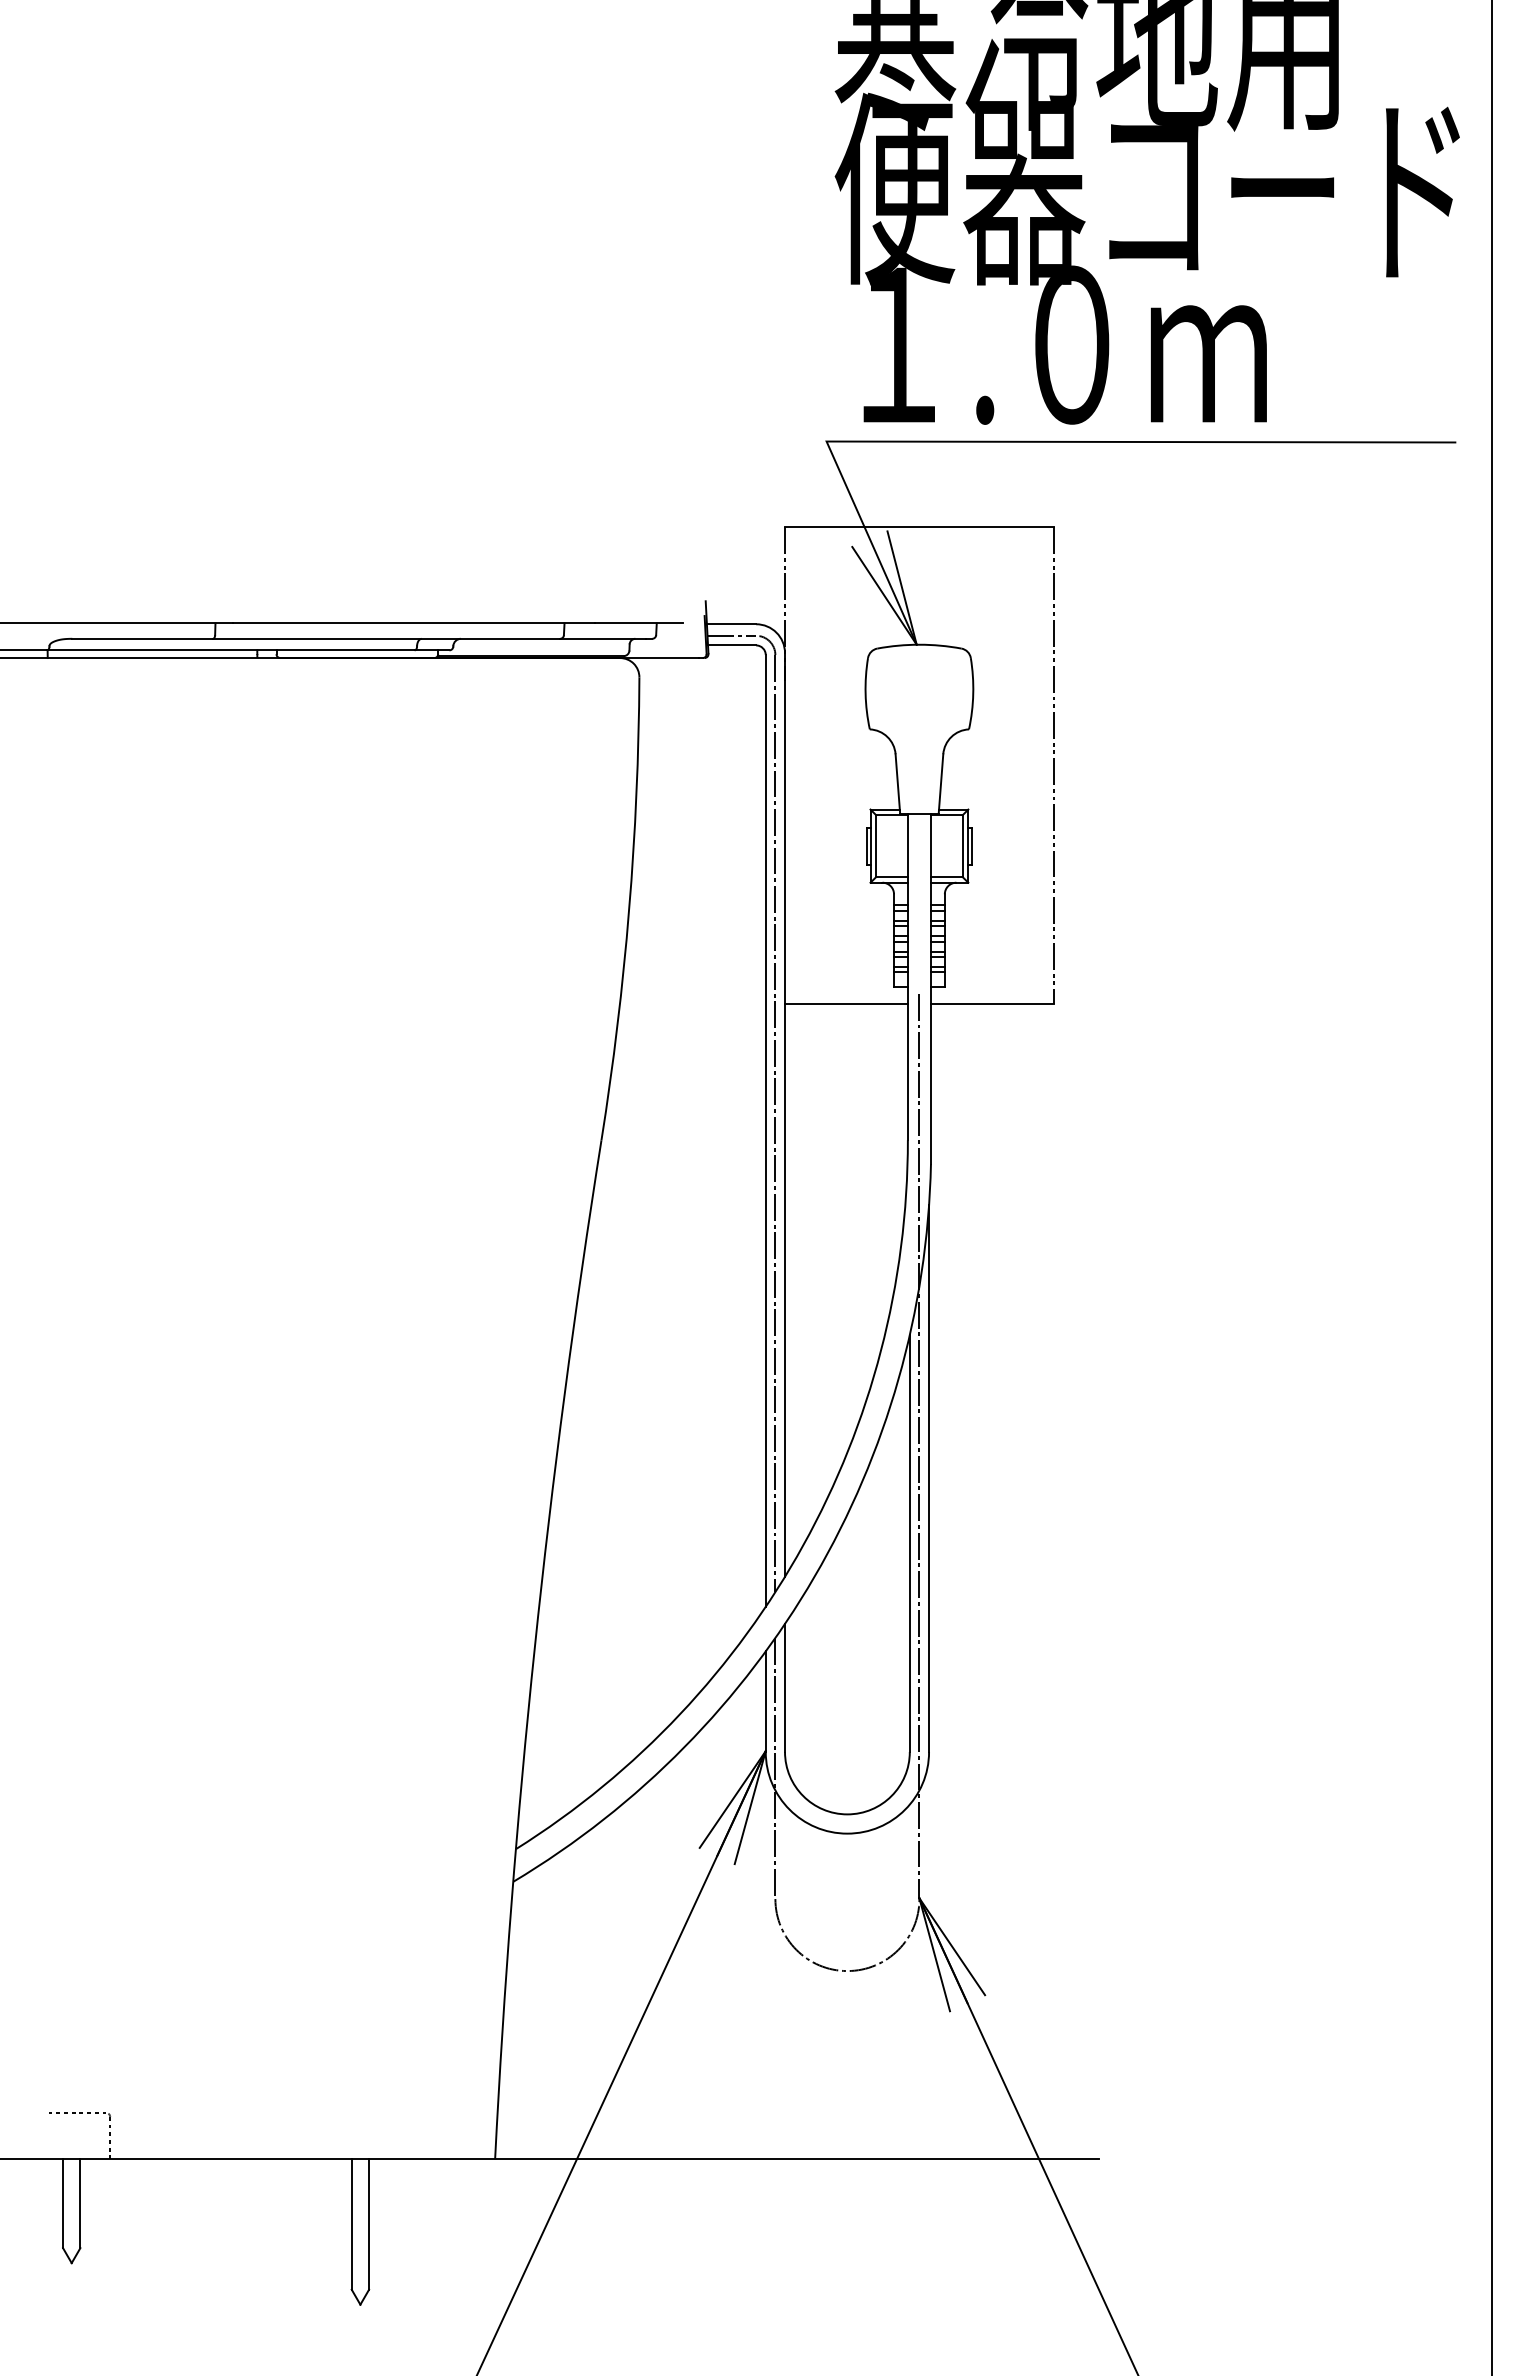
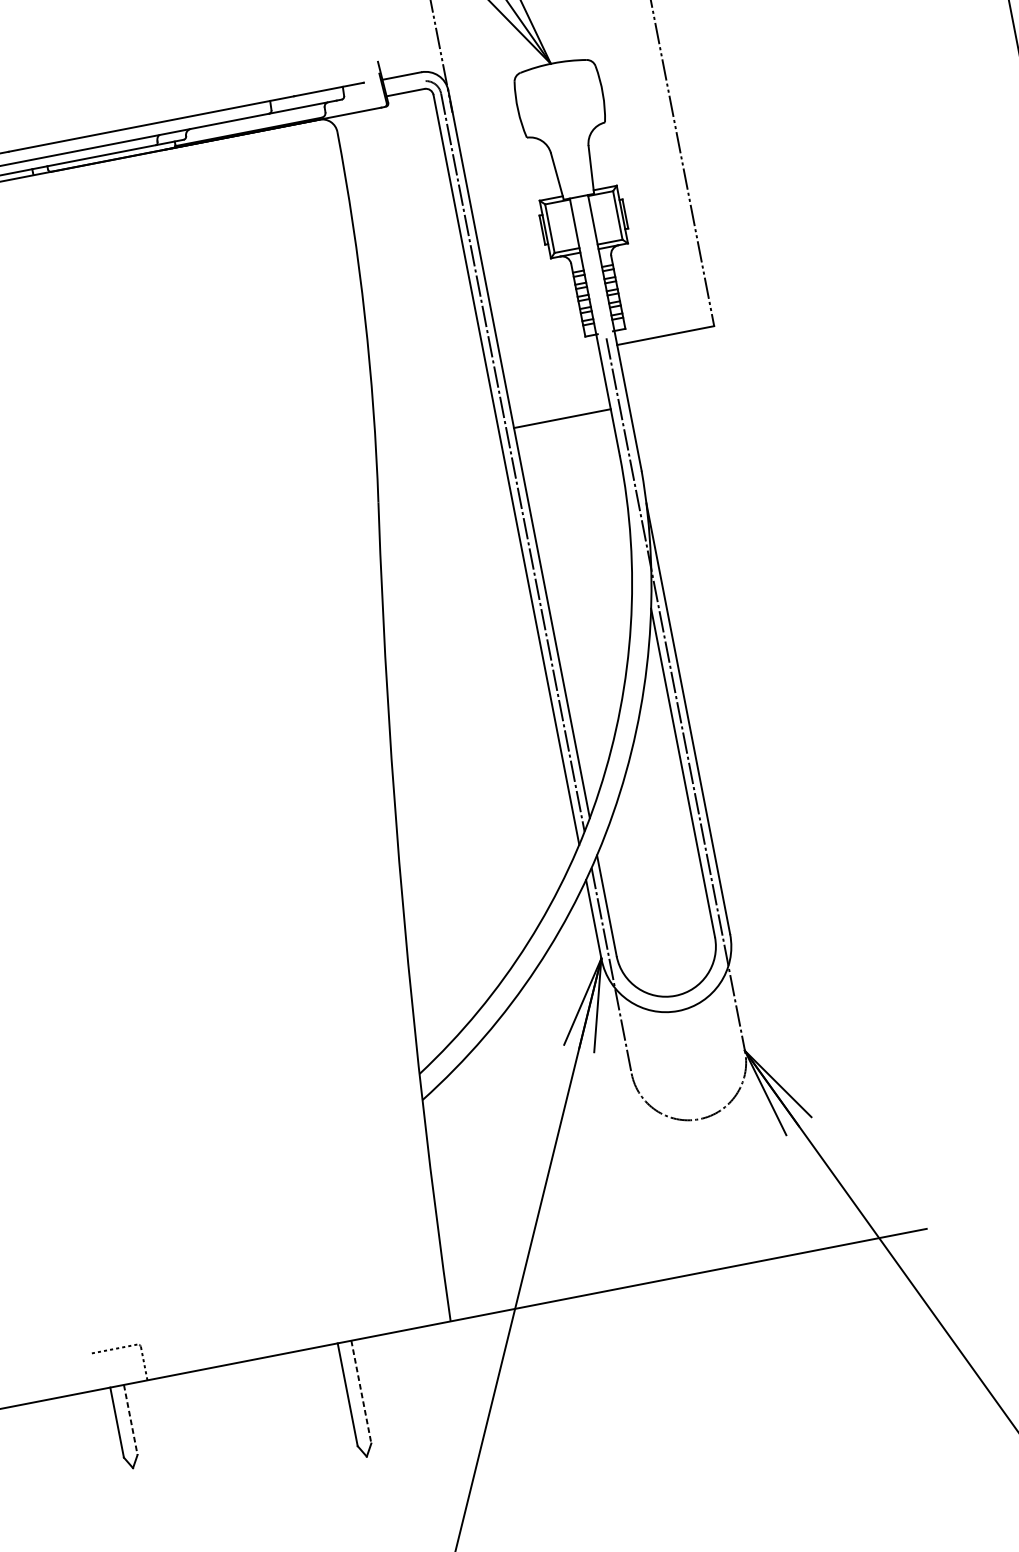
line: (731, 635) -> (403, 84), removed
line: (845, 1004) -> (561, 418), moved
line: (80, 2204) -> (130, 1420), solid -> dashed
line: (369, 2224) -> (361, 1392), solid -> dashed

